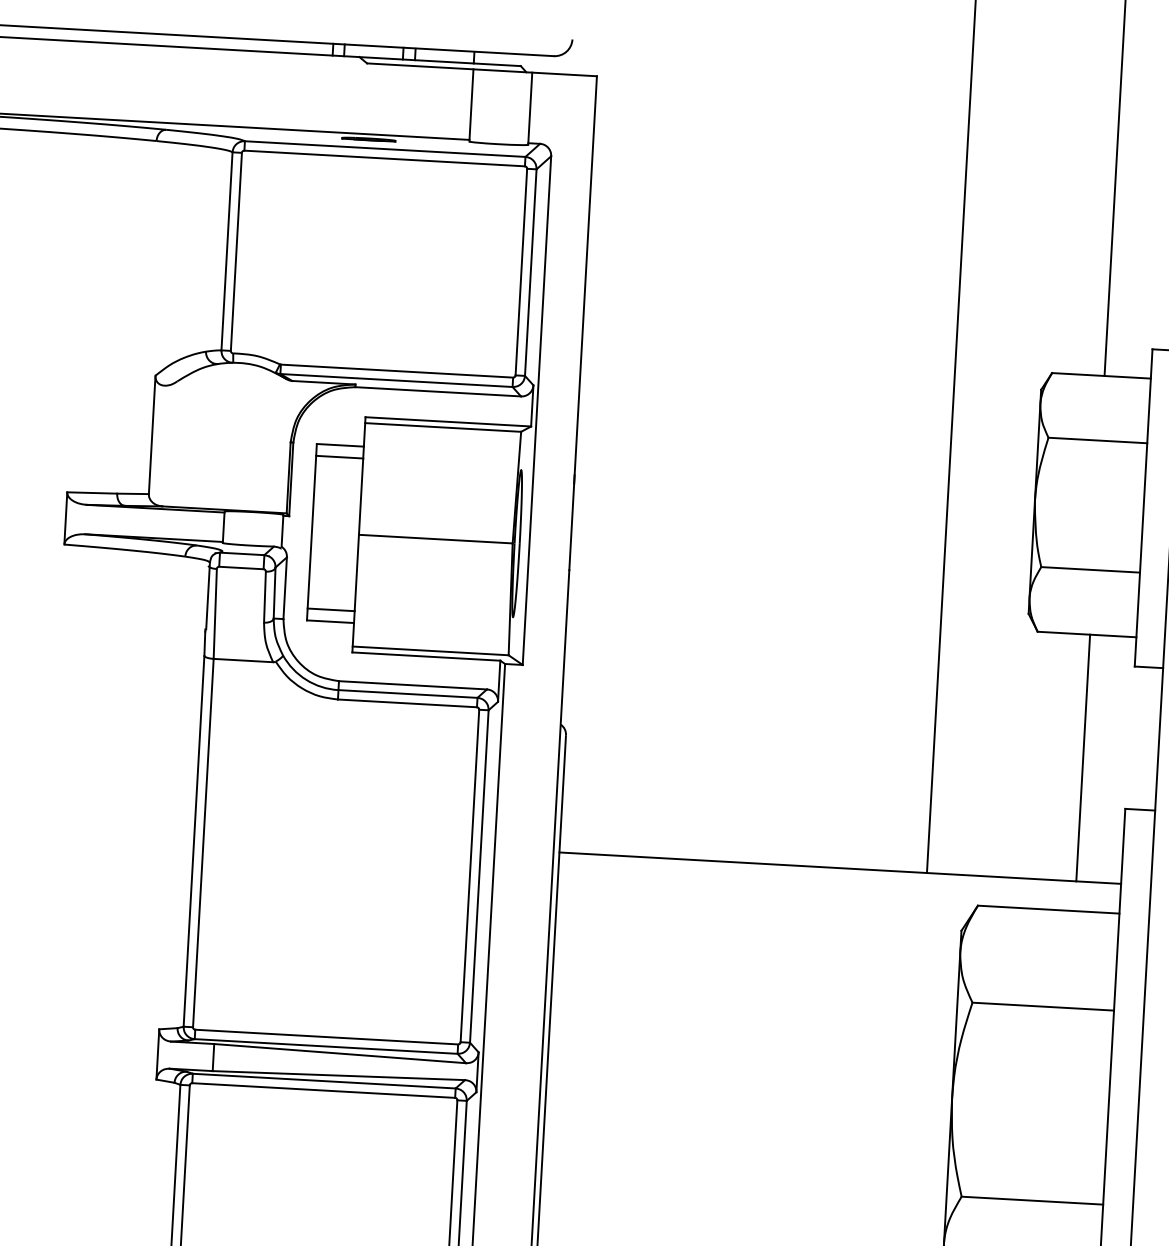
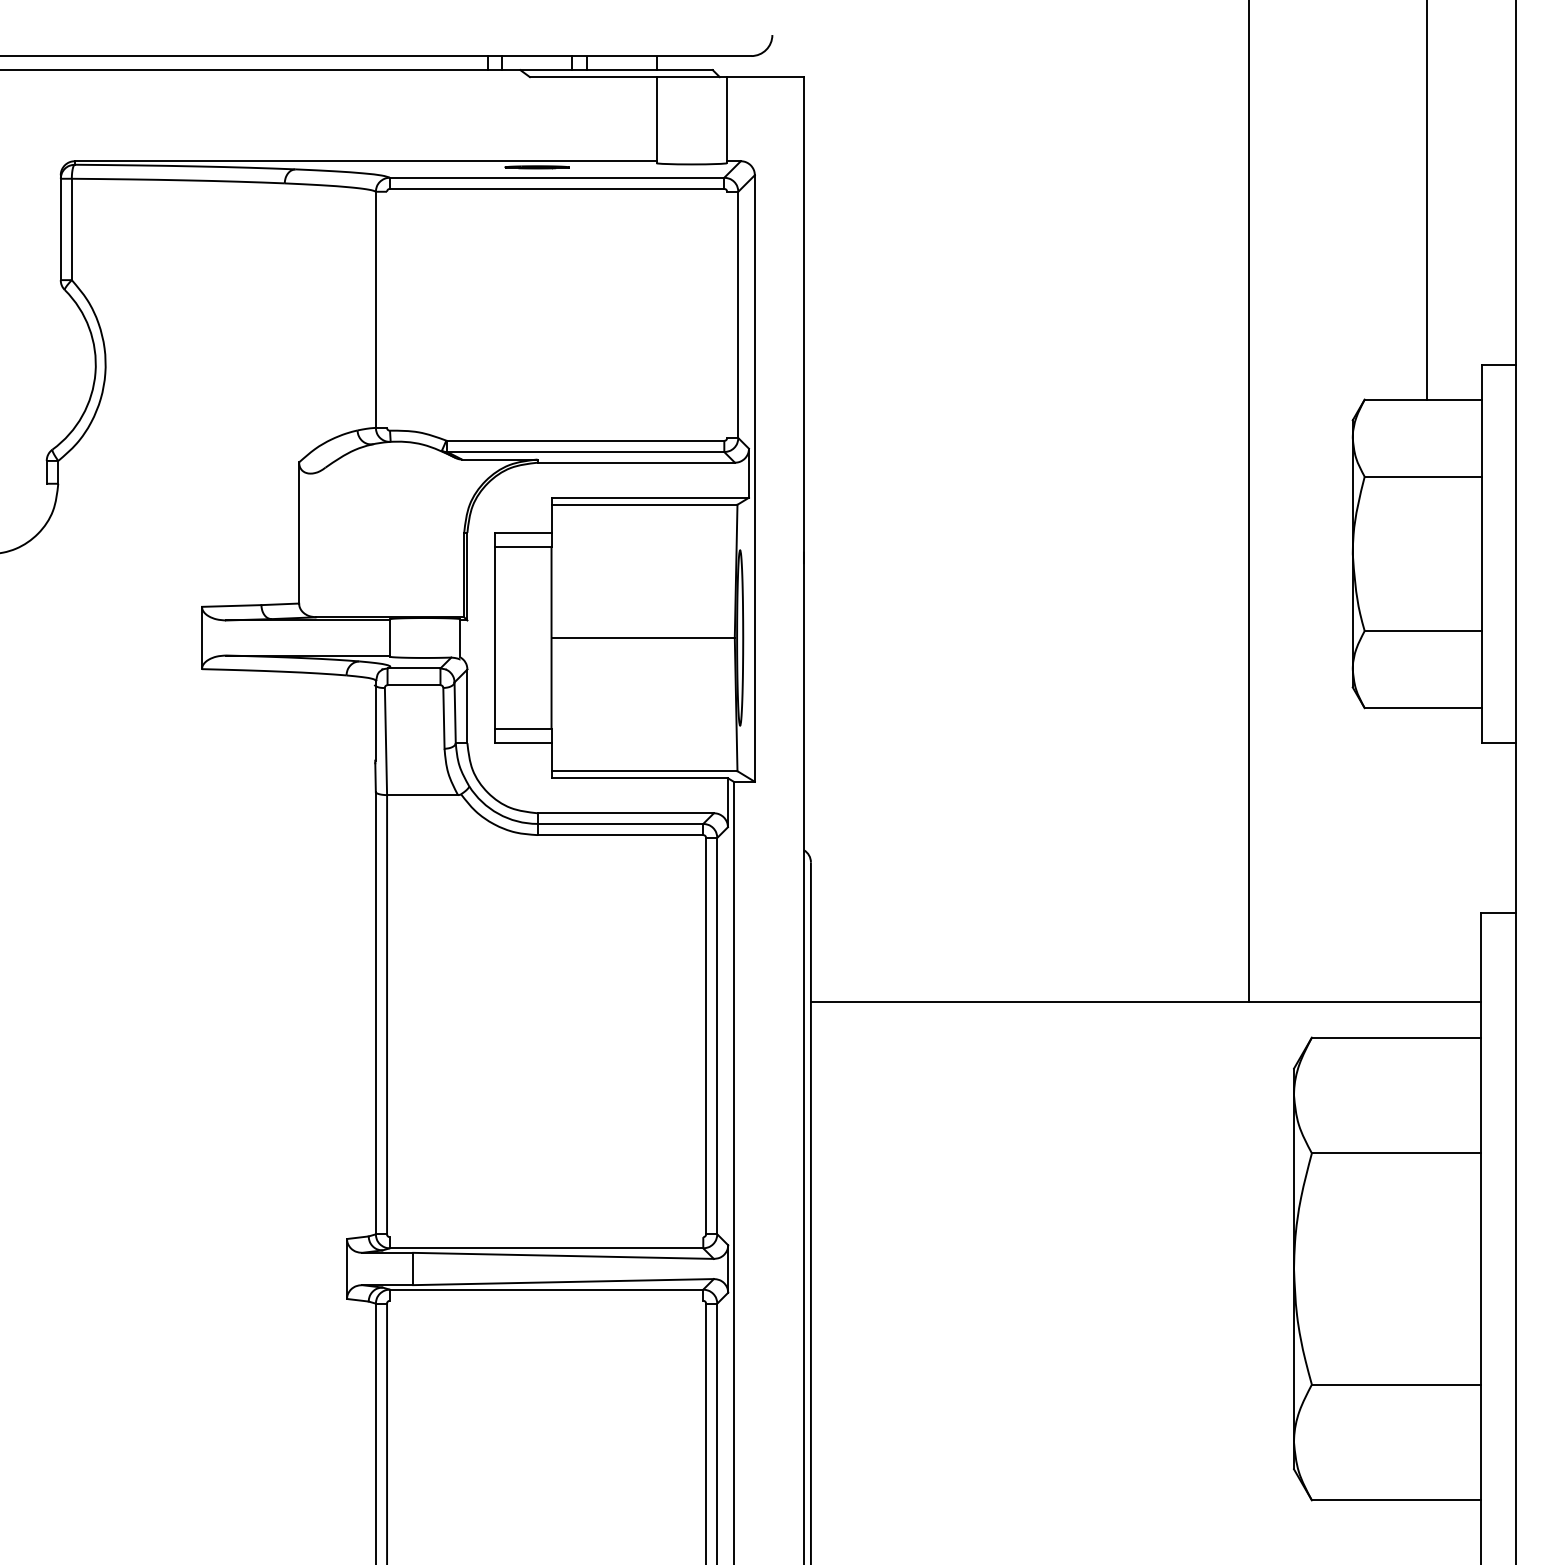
line: (236, 251) -> (387, 309), removed
line: (521, 271) -> (727, 314), removed
line: (1083, 758) -> (1427, 855), removed
line: (326, 1037) -> (546, 1237), removed
line: (323, 1090) -> (546, 1300), removed

